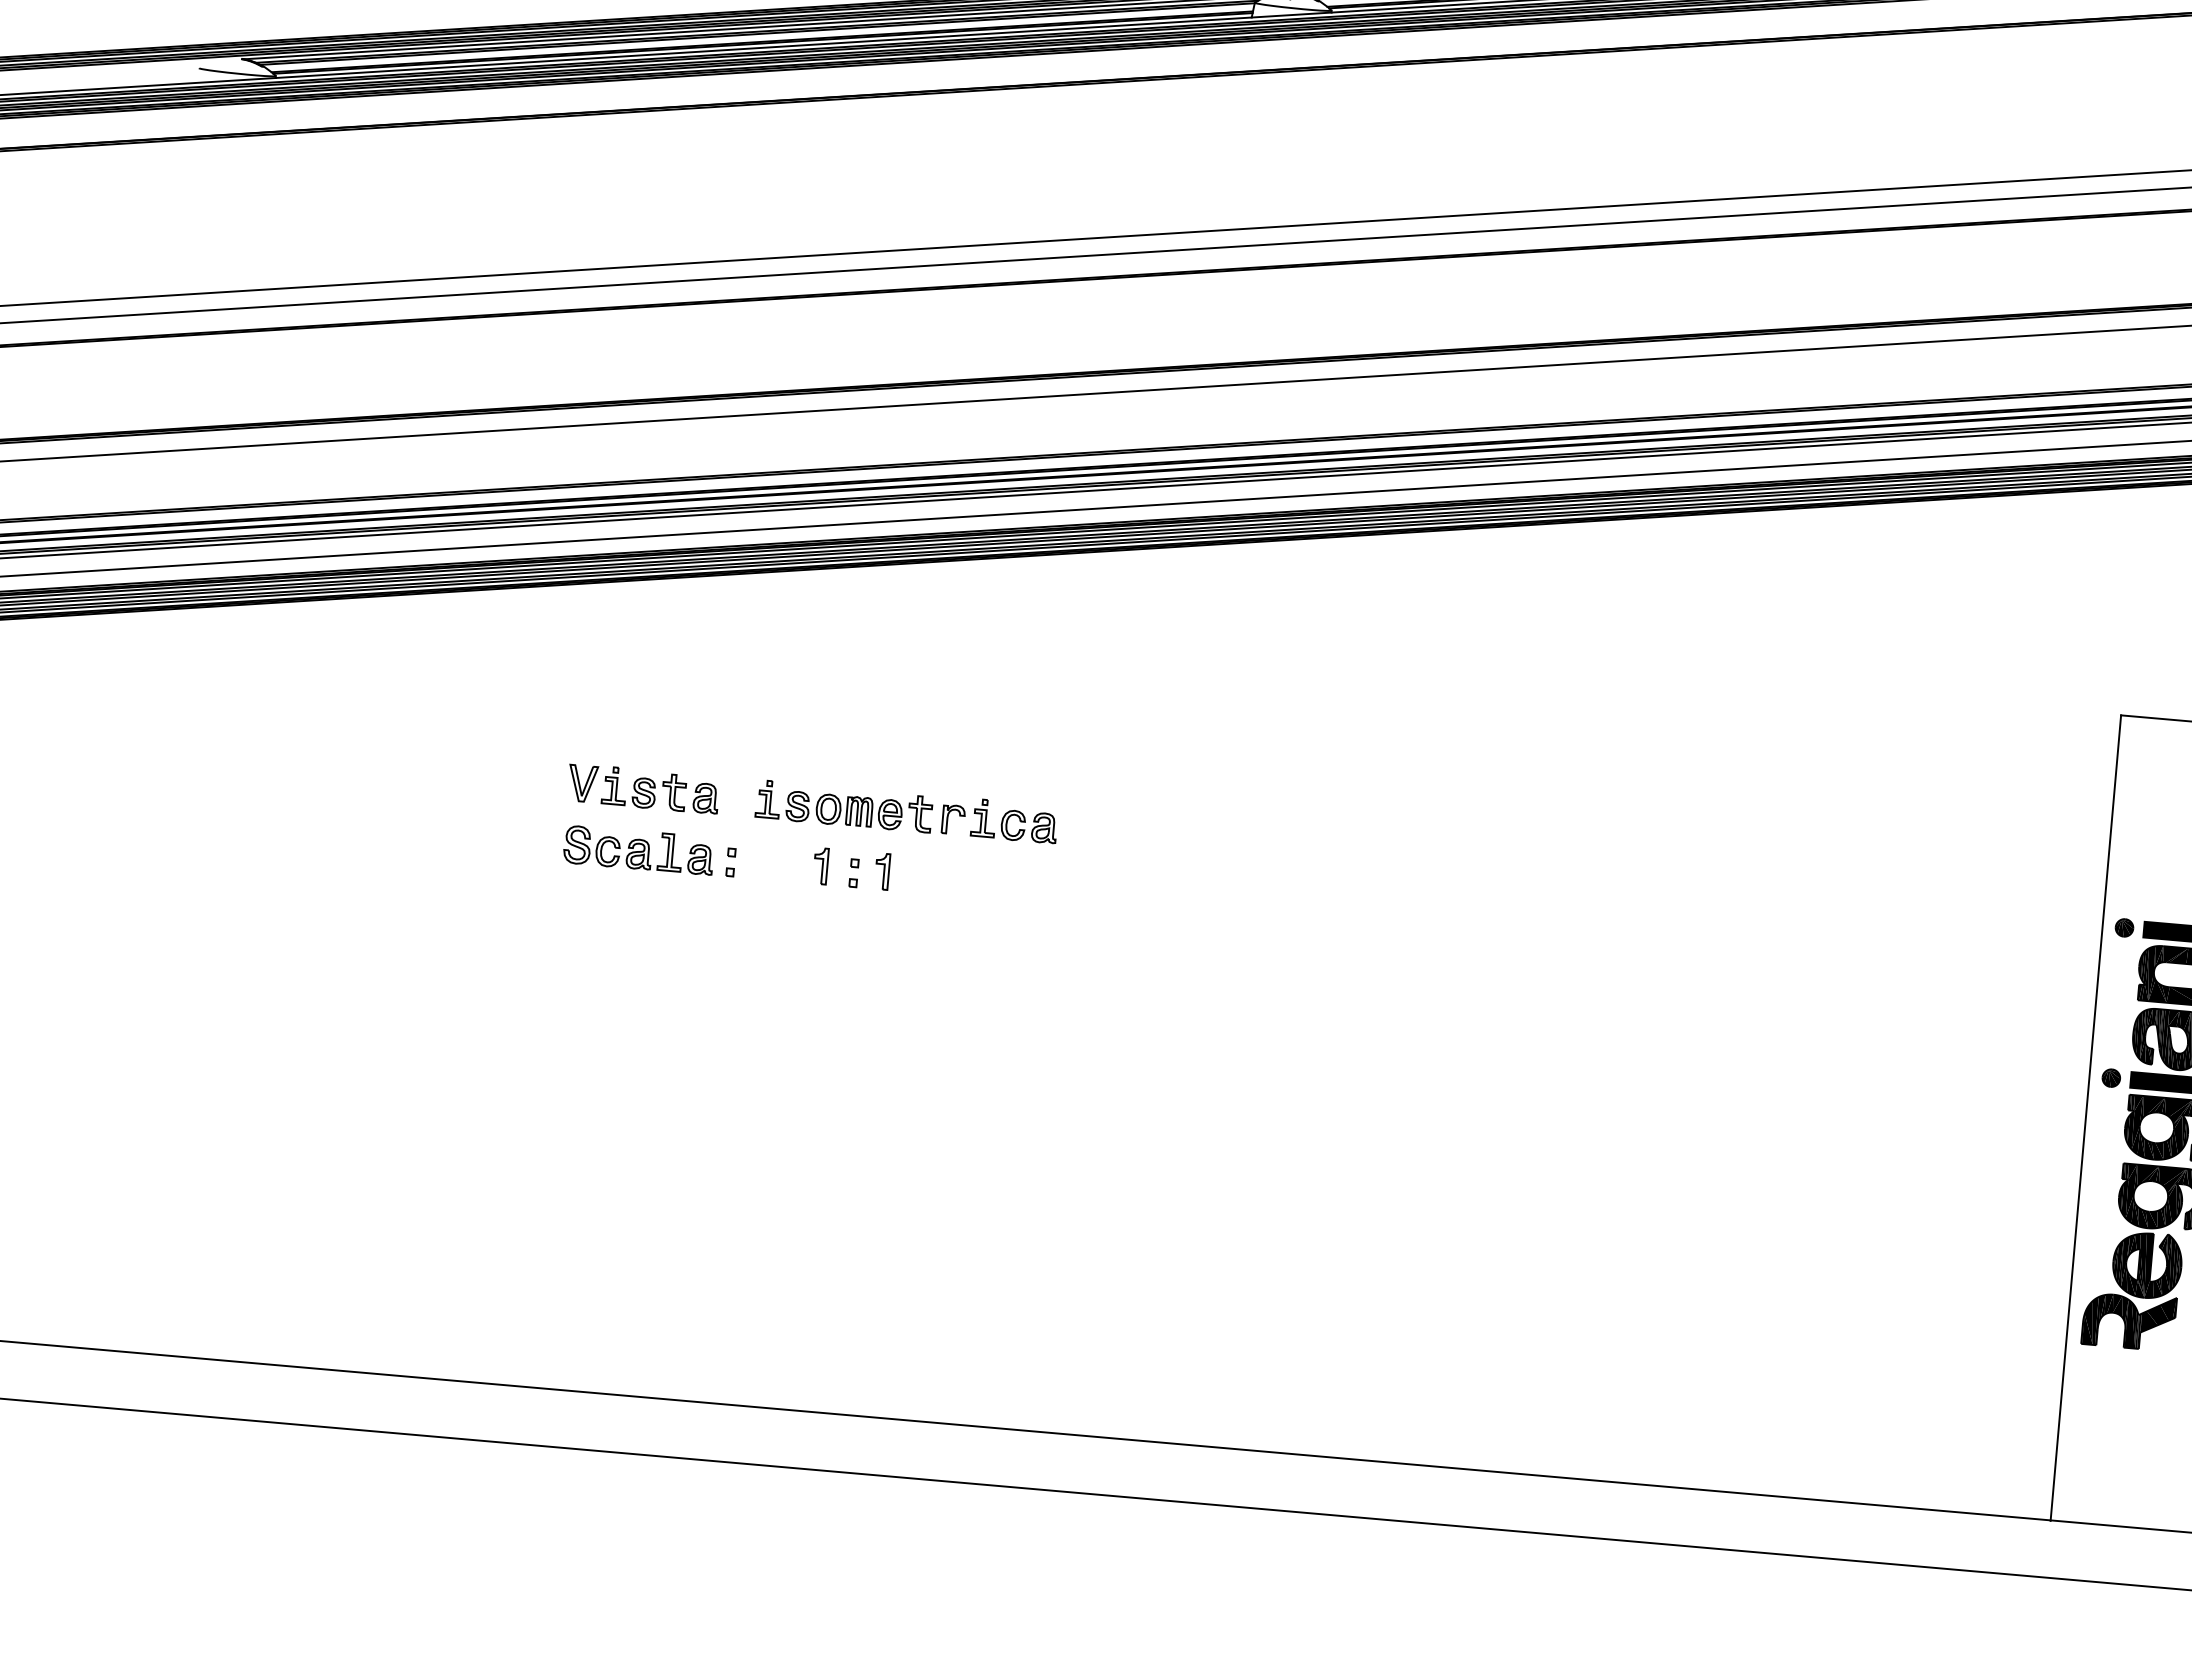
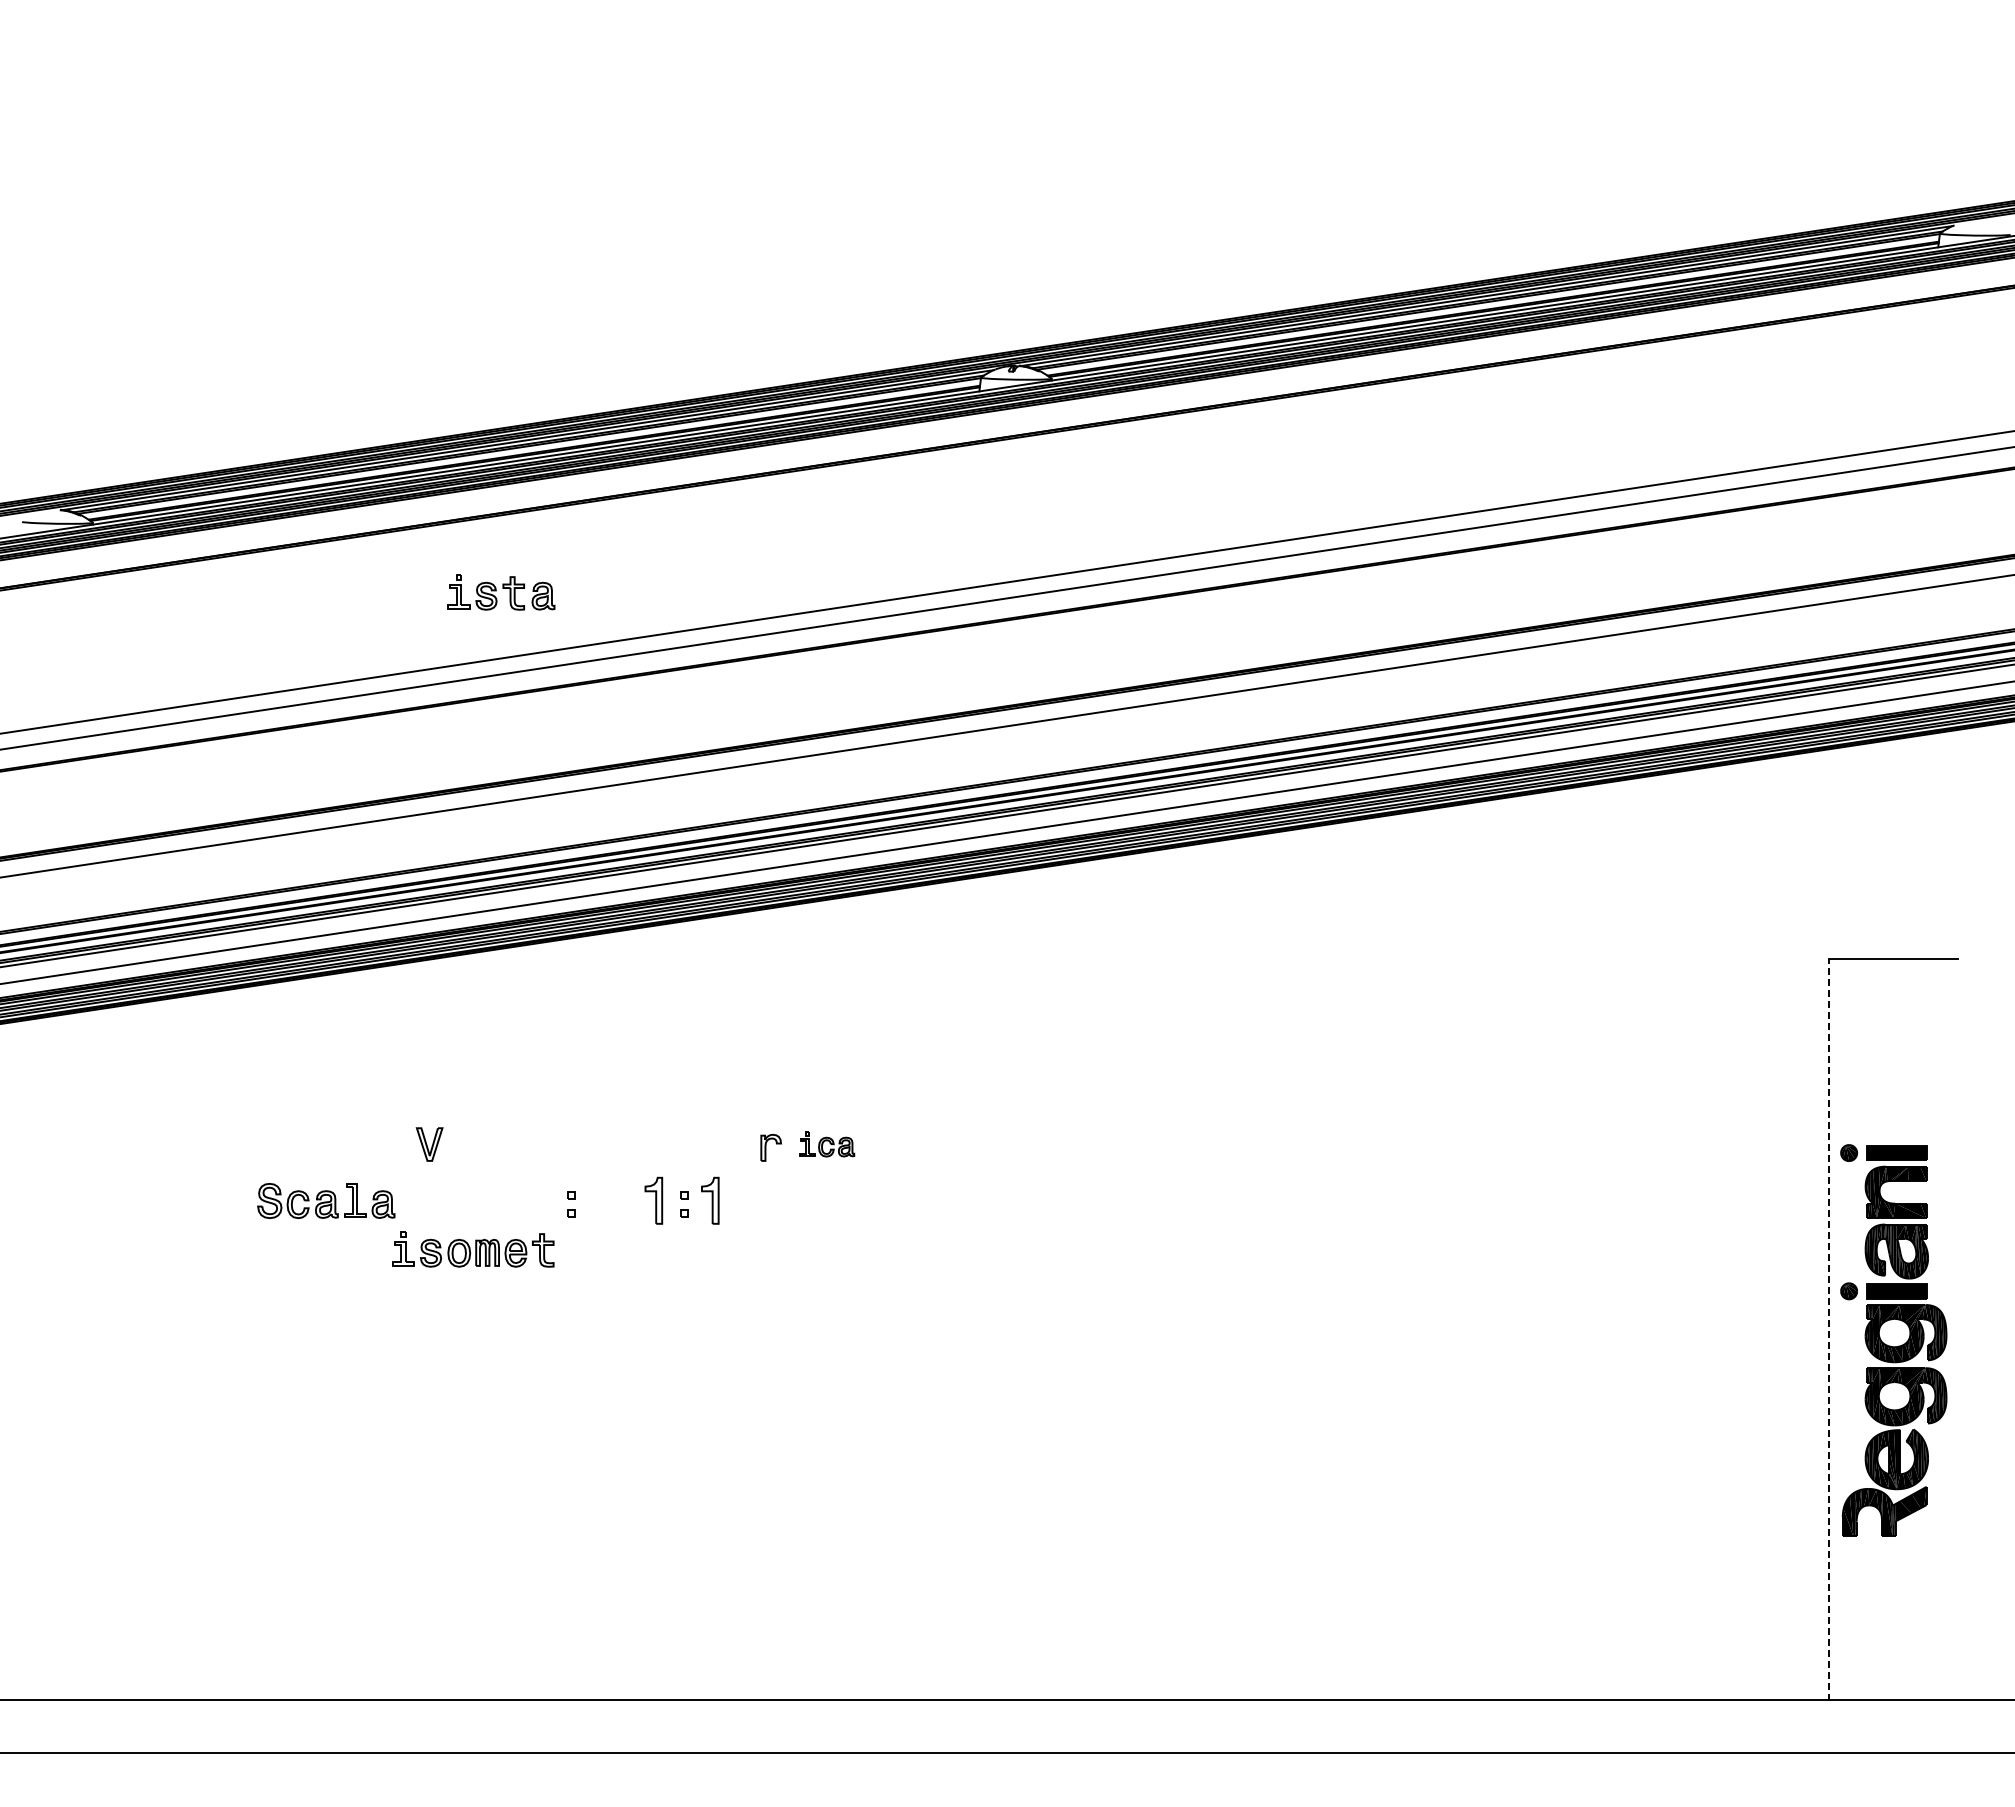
part: (660, 790) -> (501, 592), moved
part: (844, 806) -> (473, 1249), moved
part: (1014, 821) -> (826, 1144), size x0.7
part: (639, 850) -> (326, 1201), moved
part: (820, 865) -> (653, 1200), size x1.4
part: (882, 871) -> (710, 1200), size x1.4
line: (2086, 1117) -> (1829, 1329), solid -> dashed

